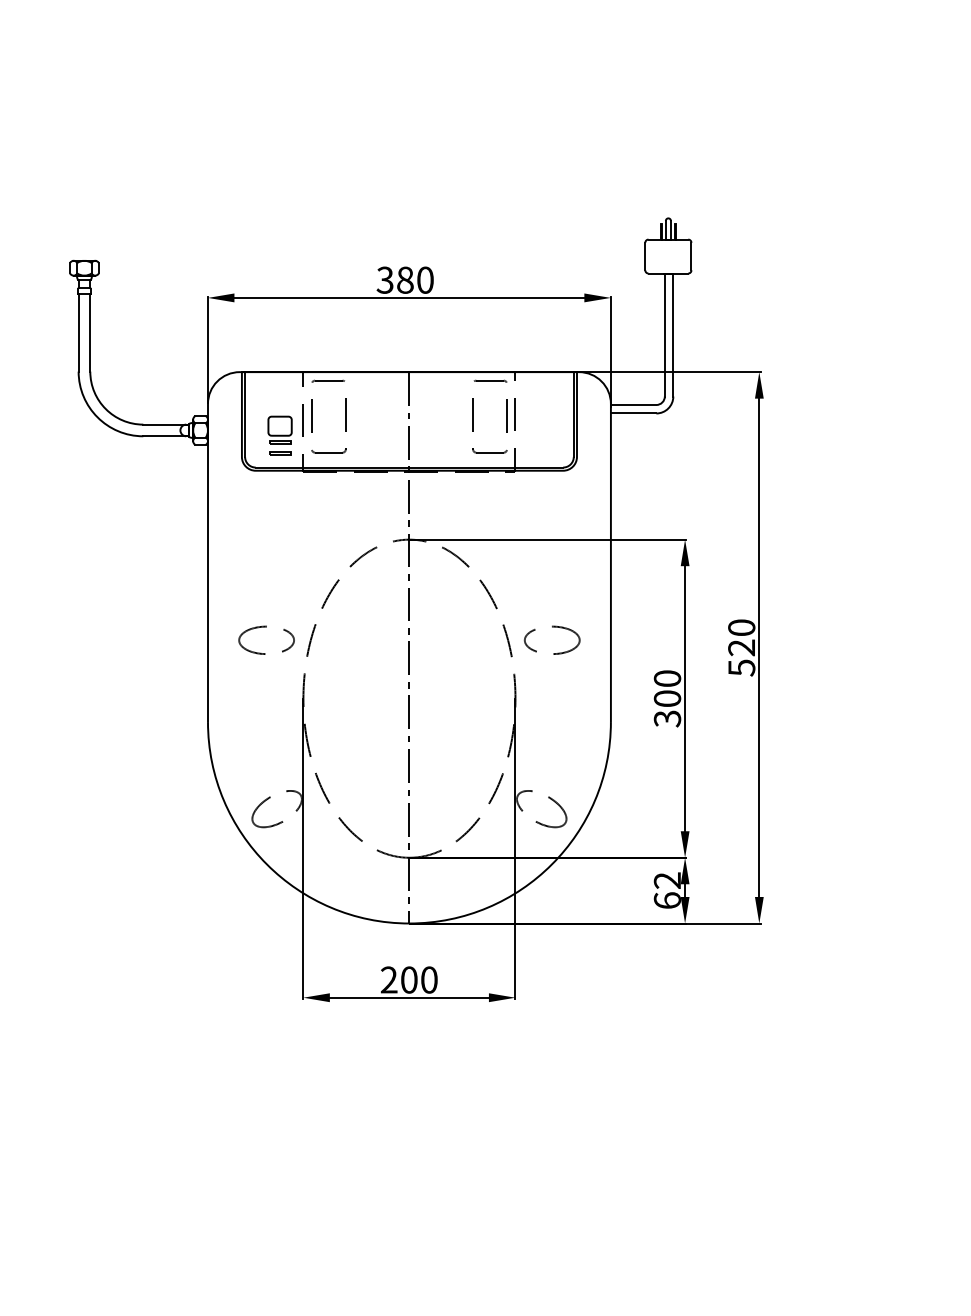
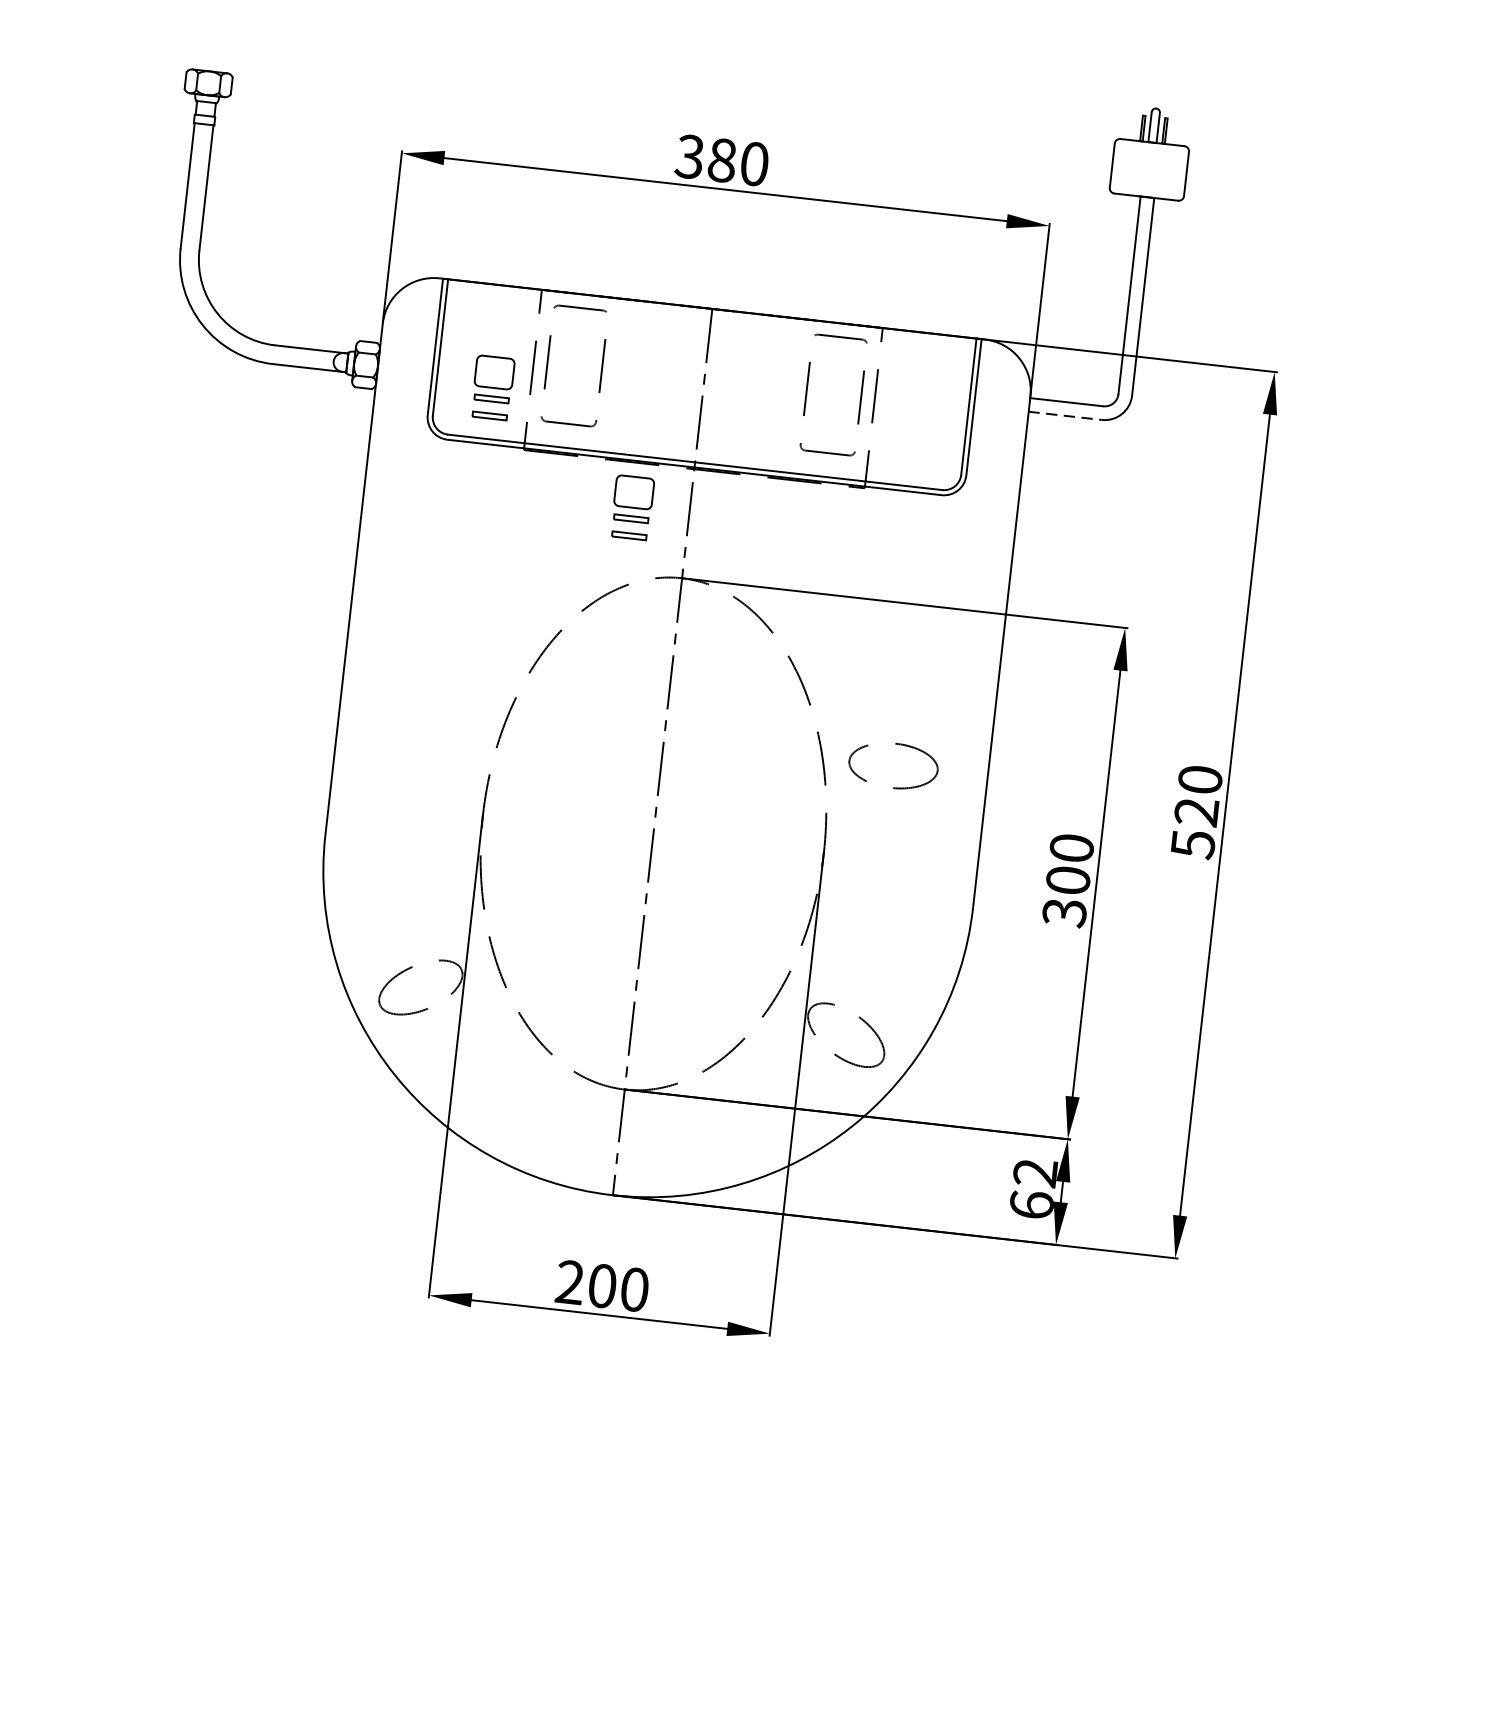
line: (633, 413) -> (1065, 415), solid -> dashed
part: (373, 499) -> (631, 507), added
part: (266, 627) -> (436, 693), removed

